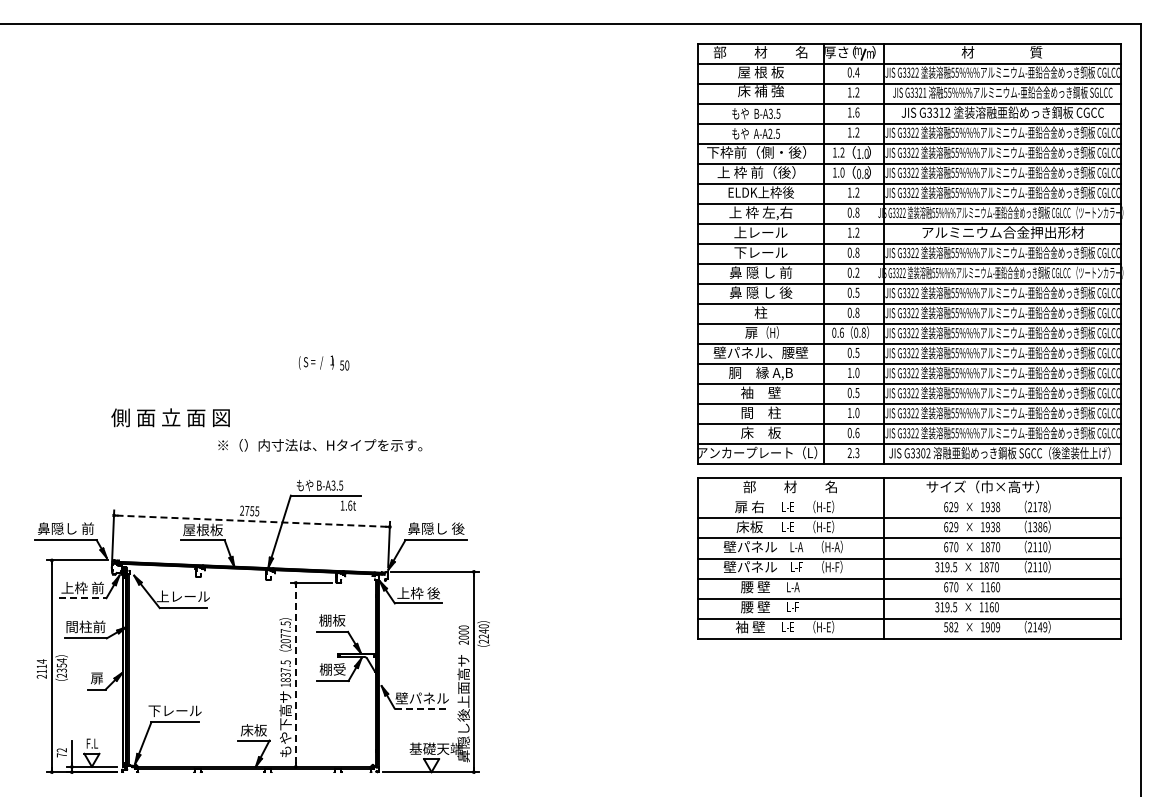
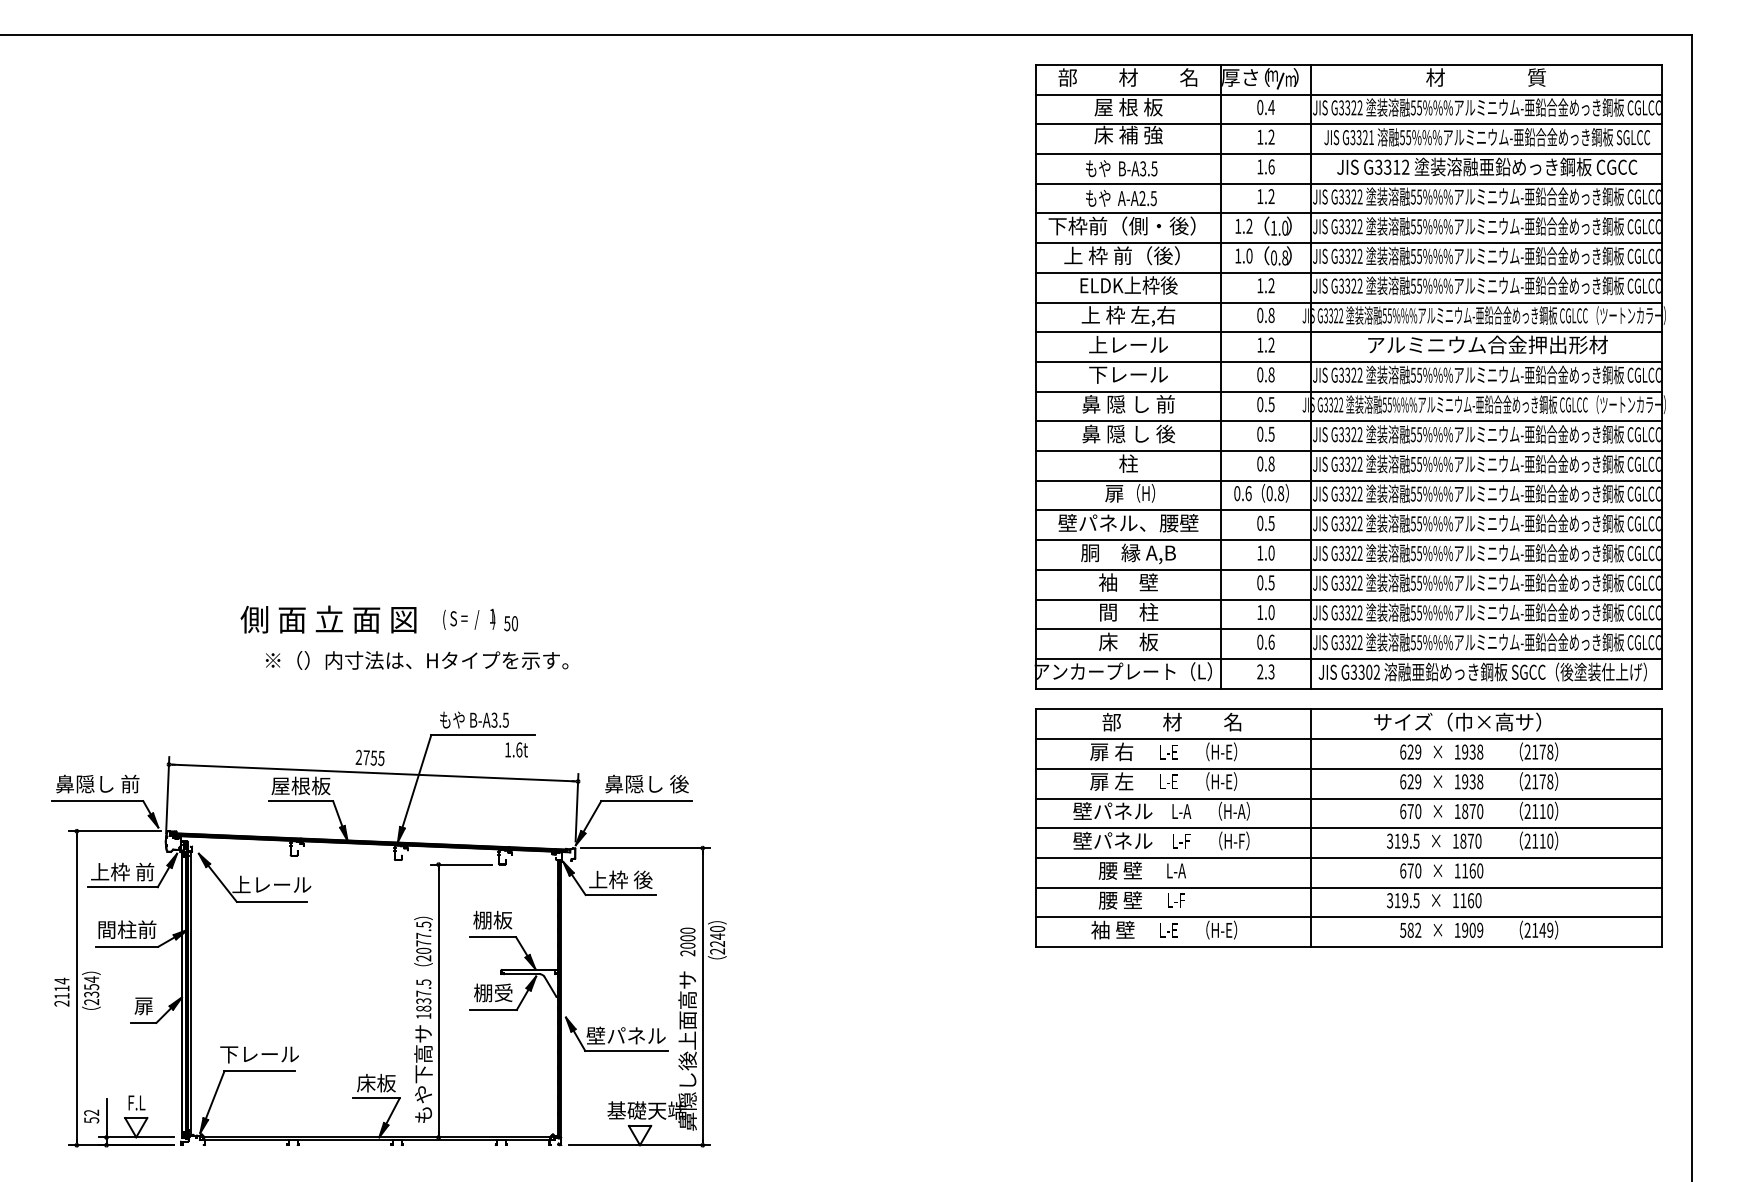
text: (857, 272) -> (1271, 404), 0.2 -> 0.5
text: (324, 362) -> (481, 619), moved
text: (170, 417) -> (328, 619), moved
text: (320, 445) -> (417, 660), moved
line: (909, 498) -> (1348, 739), added
line: (251, 521) -> (372, 773), dashed -> solid
text: (749, 526) -> (1111, 780), 床板 -> 扉 左
text: (1037, 527) -> (1538, 782), 1386 -> 2178
line: (82, 598) -> (122, 887), dashed -> solid
line: (295, 674) -> (438, 1000), dashed -> solid
line: (422, 708) -> (626, 1050), dashed -> solid
text: (61, 755) -> (91, 1120), 72 -> 52

